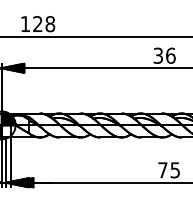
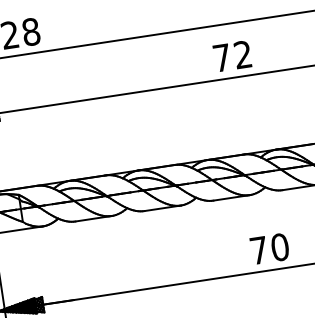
text: (164, 55) -> (232, 55), 36 -> 72
text: (175, 170) -> (280, 247), 75 -> 70

